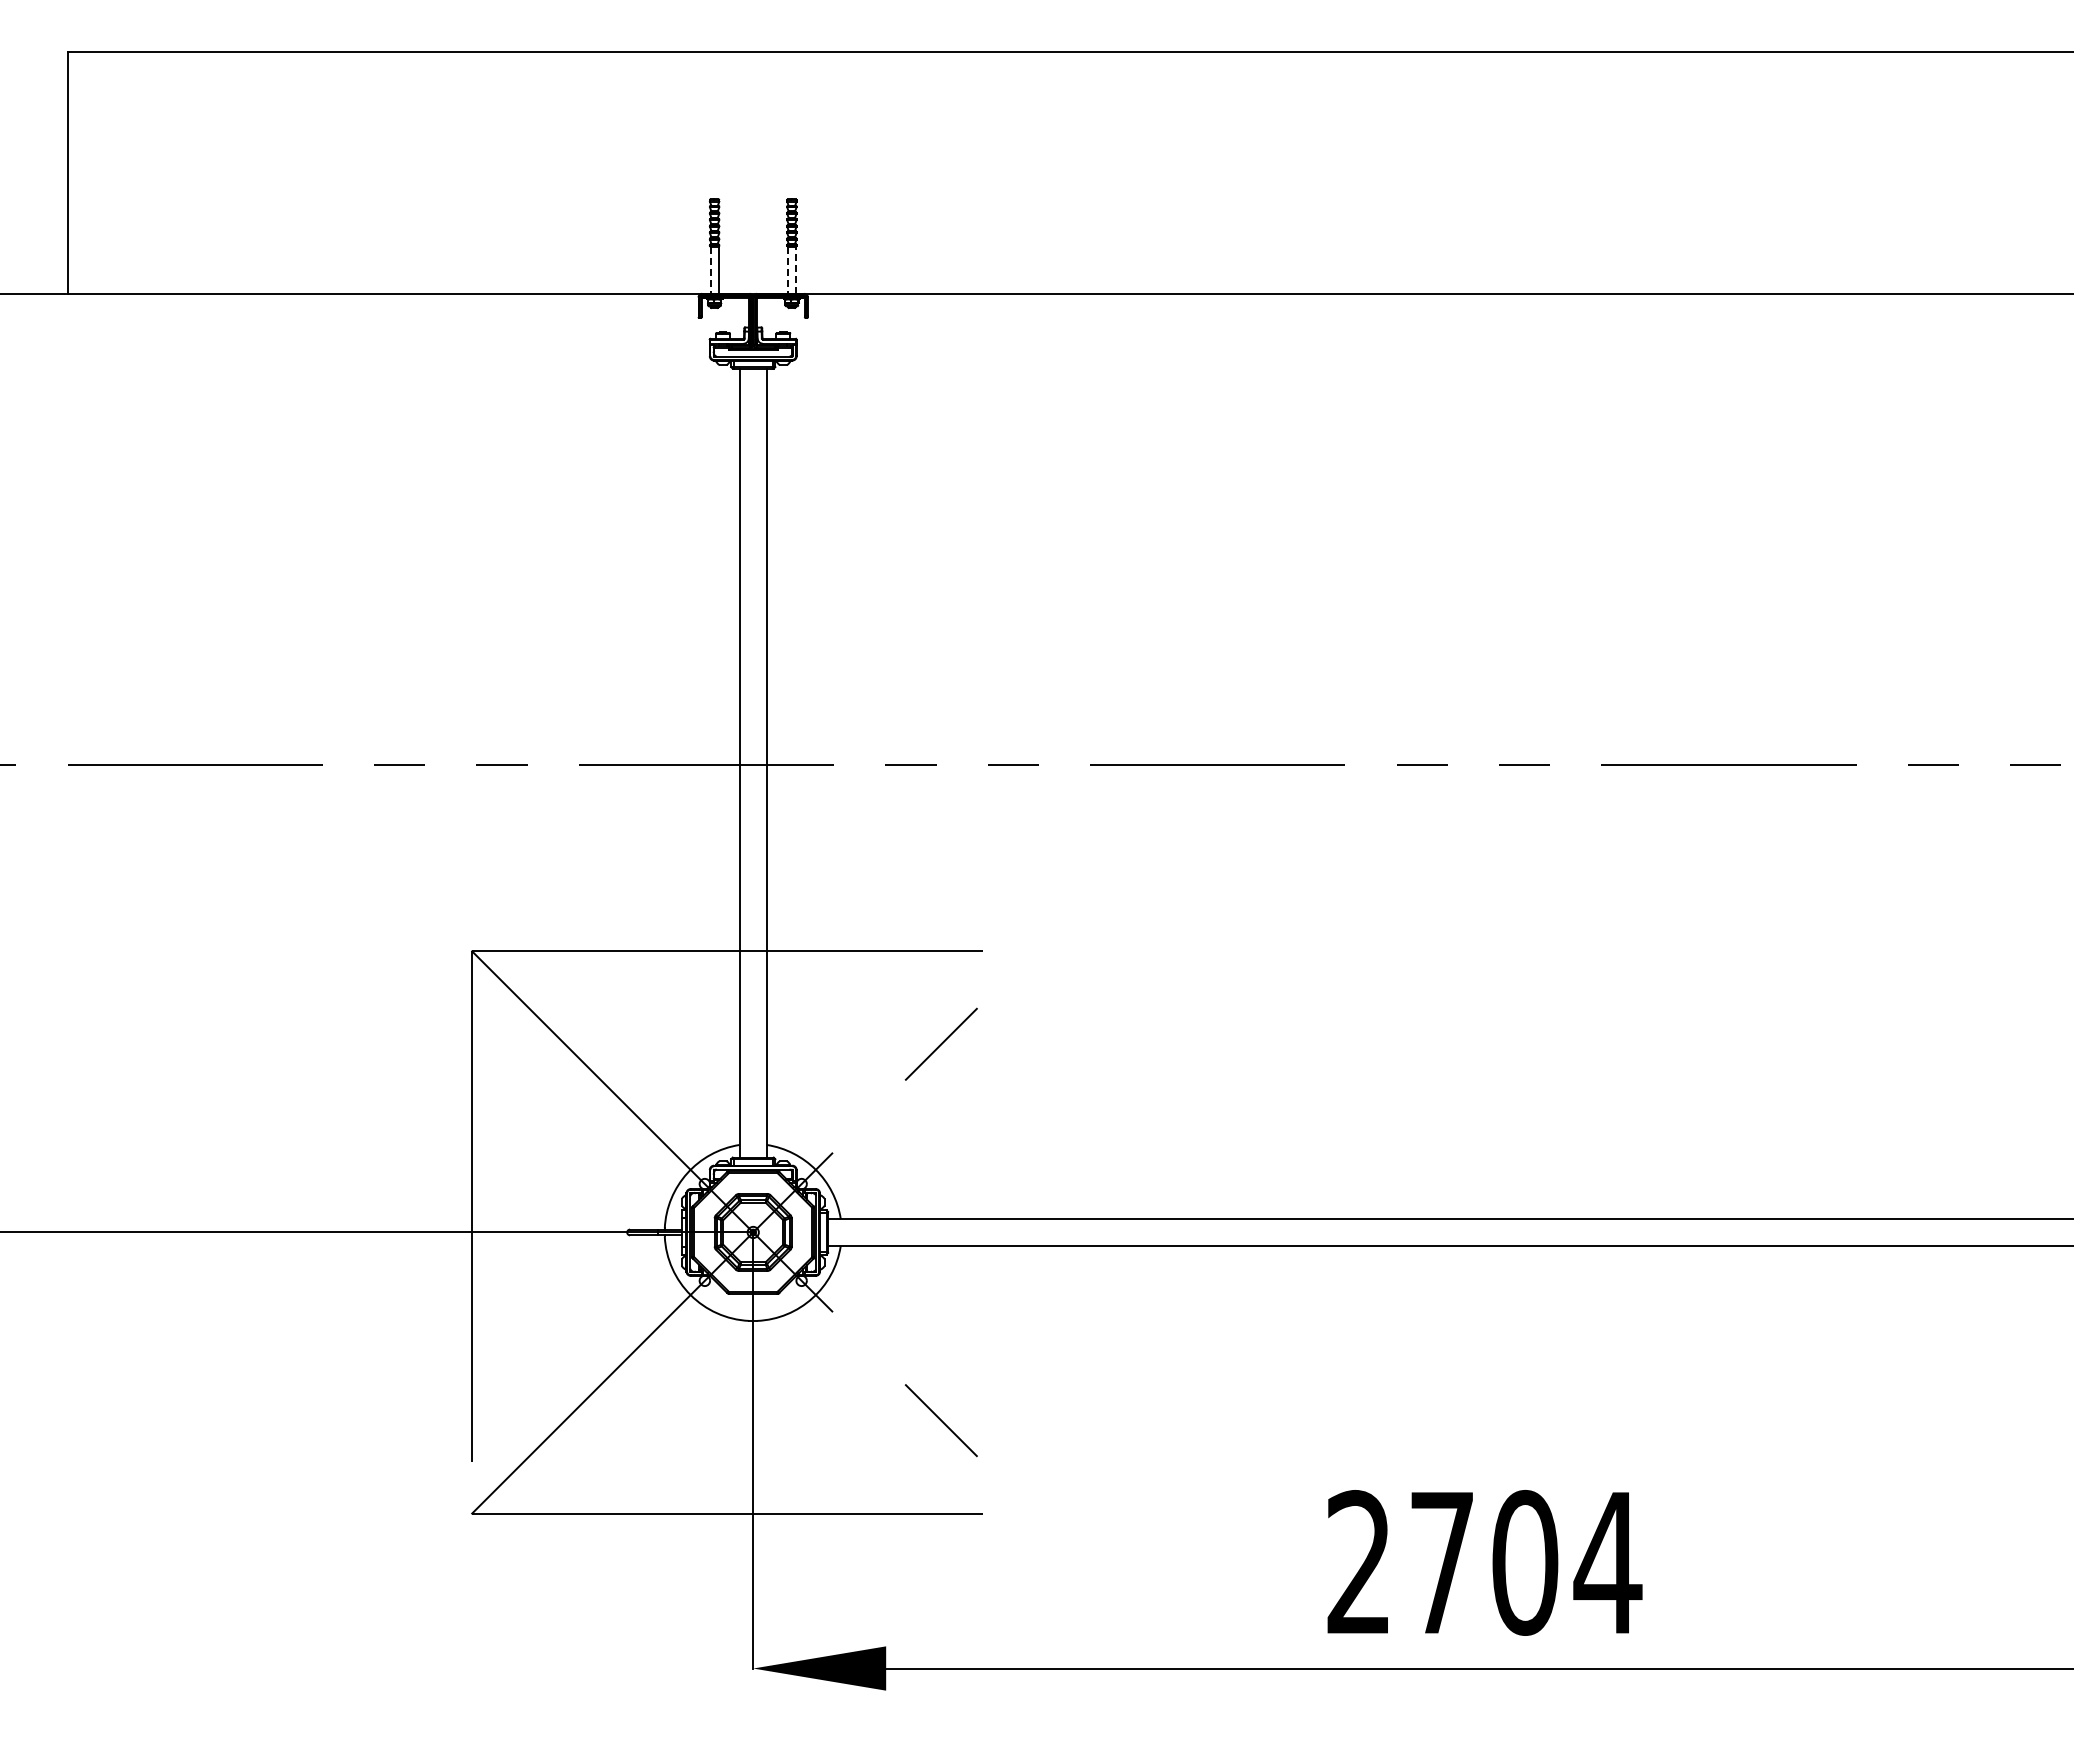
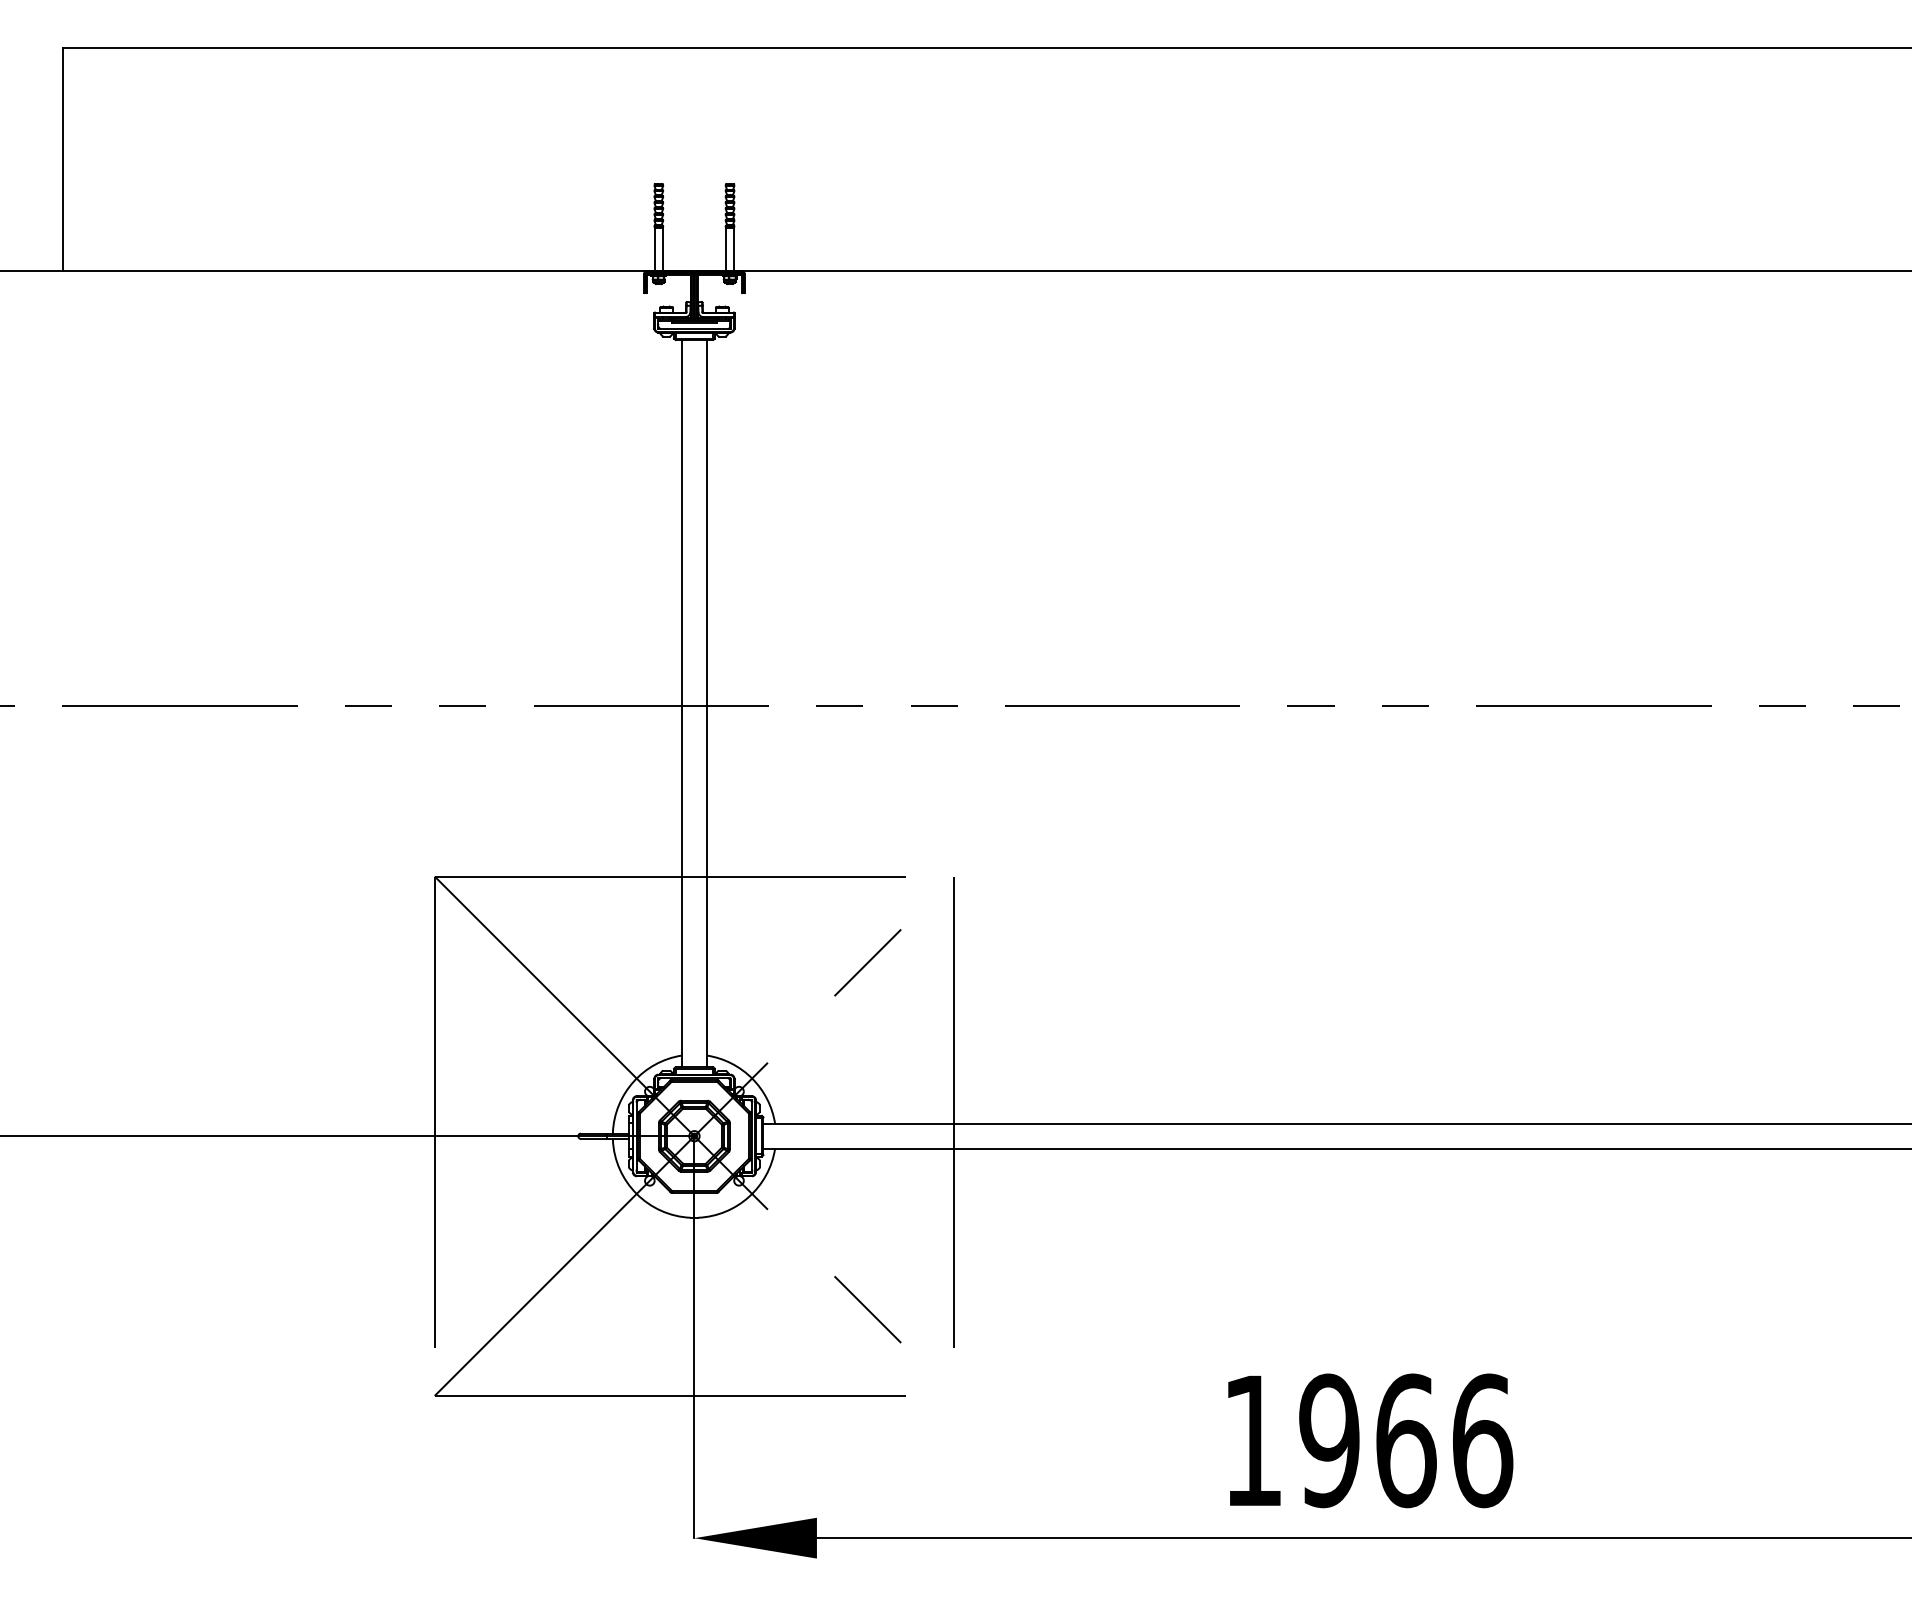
line: (710, 270) -> (655, 249), dashed -> solid
line: (787, 270) -> (726, 249), dashed -> solid
line: (795, 270) -> (733, 249), dashed -> solid
line: (1035, 1232) -> (954, 1136), added
text: (1484, 1562) -> (1368, 1440), 2704 -> 1966

